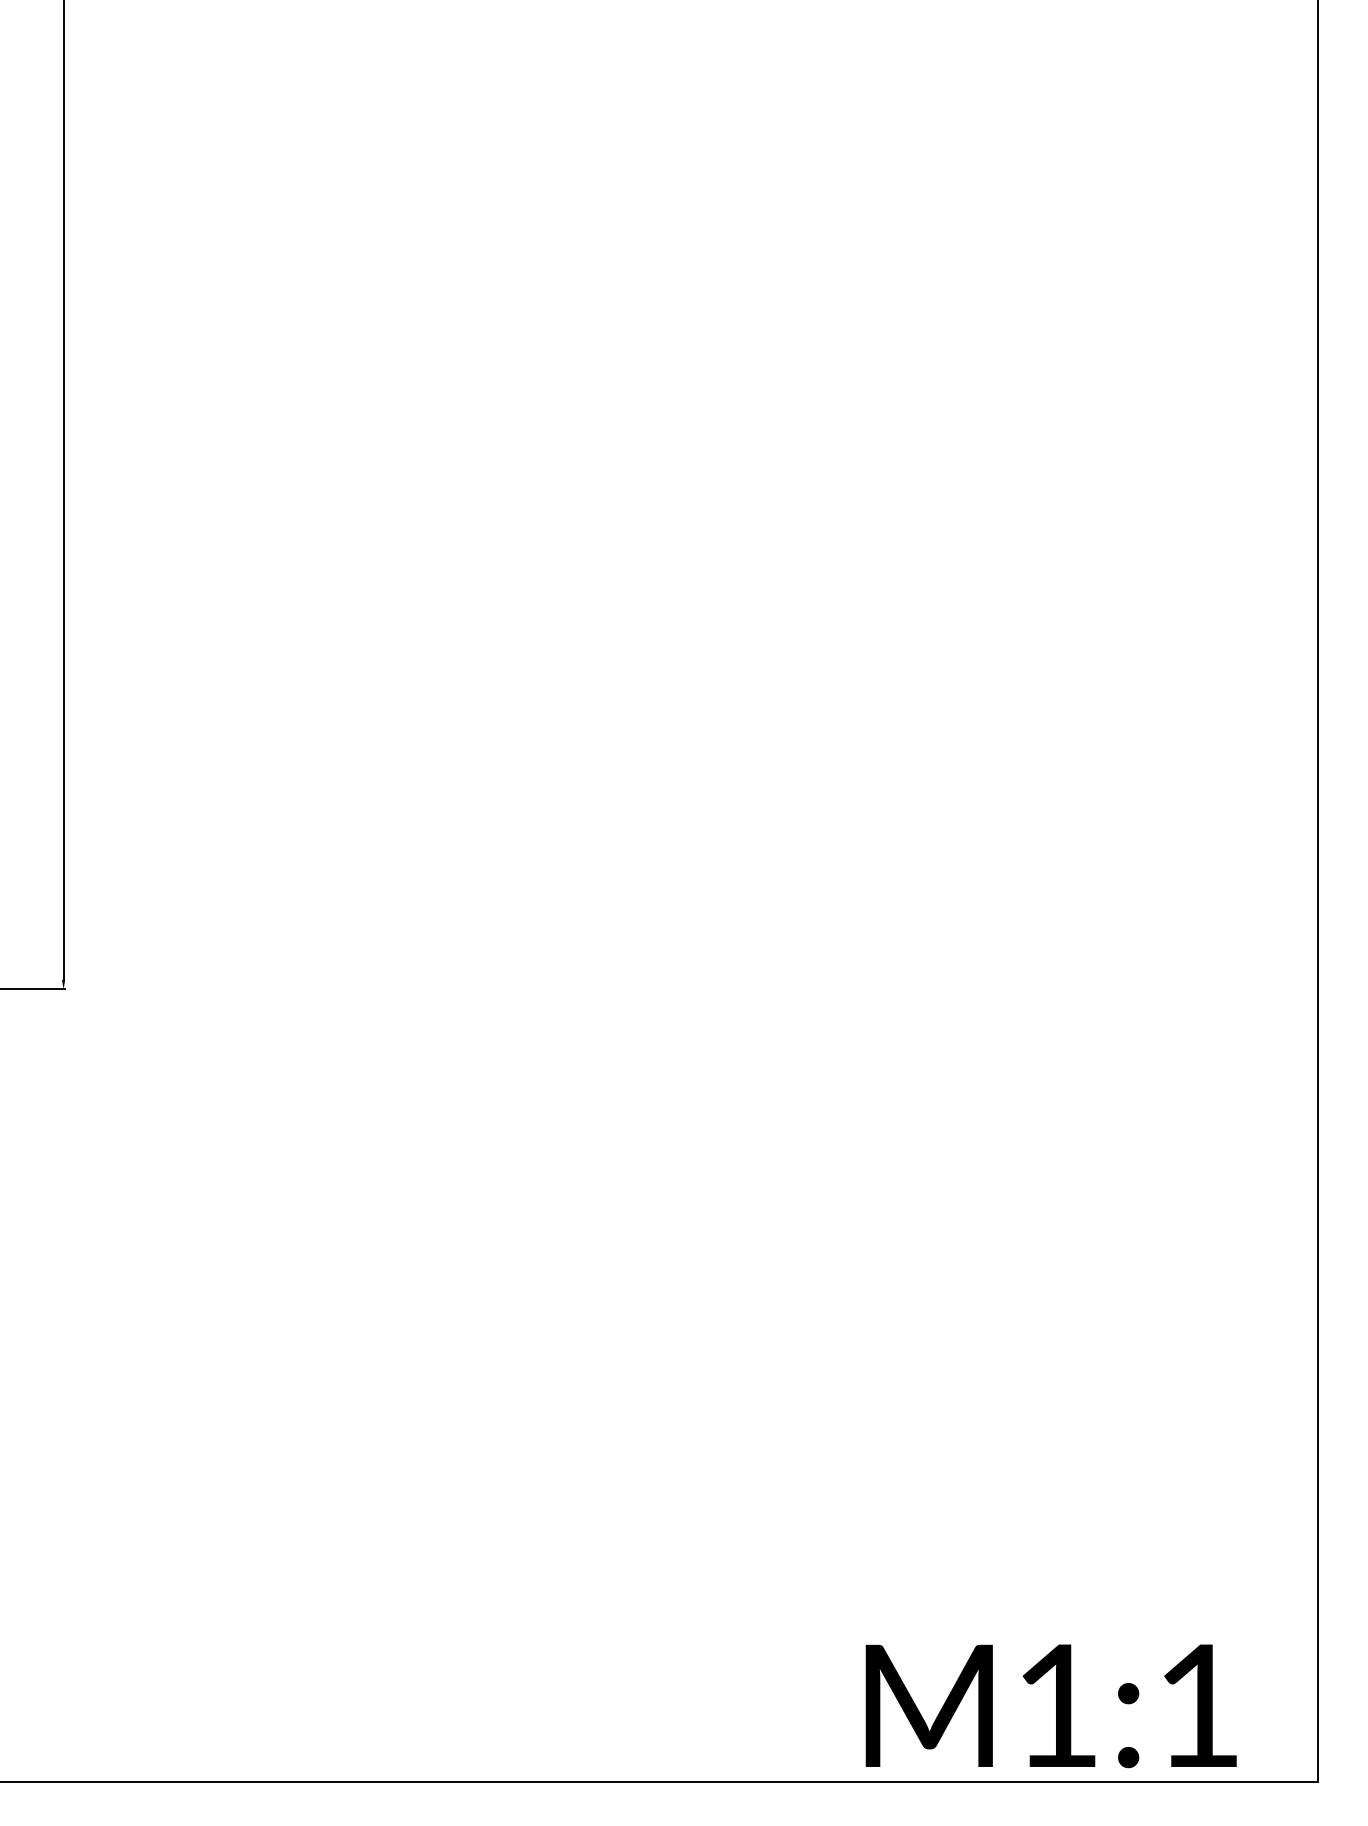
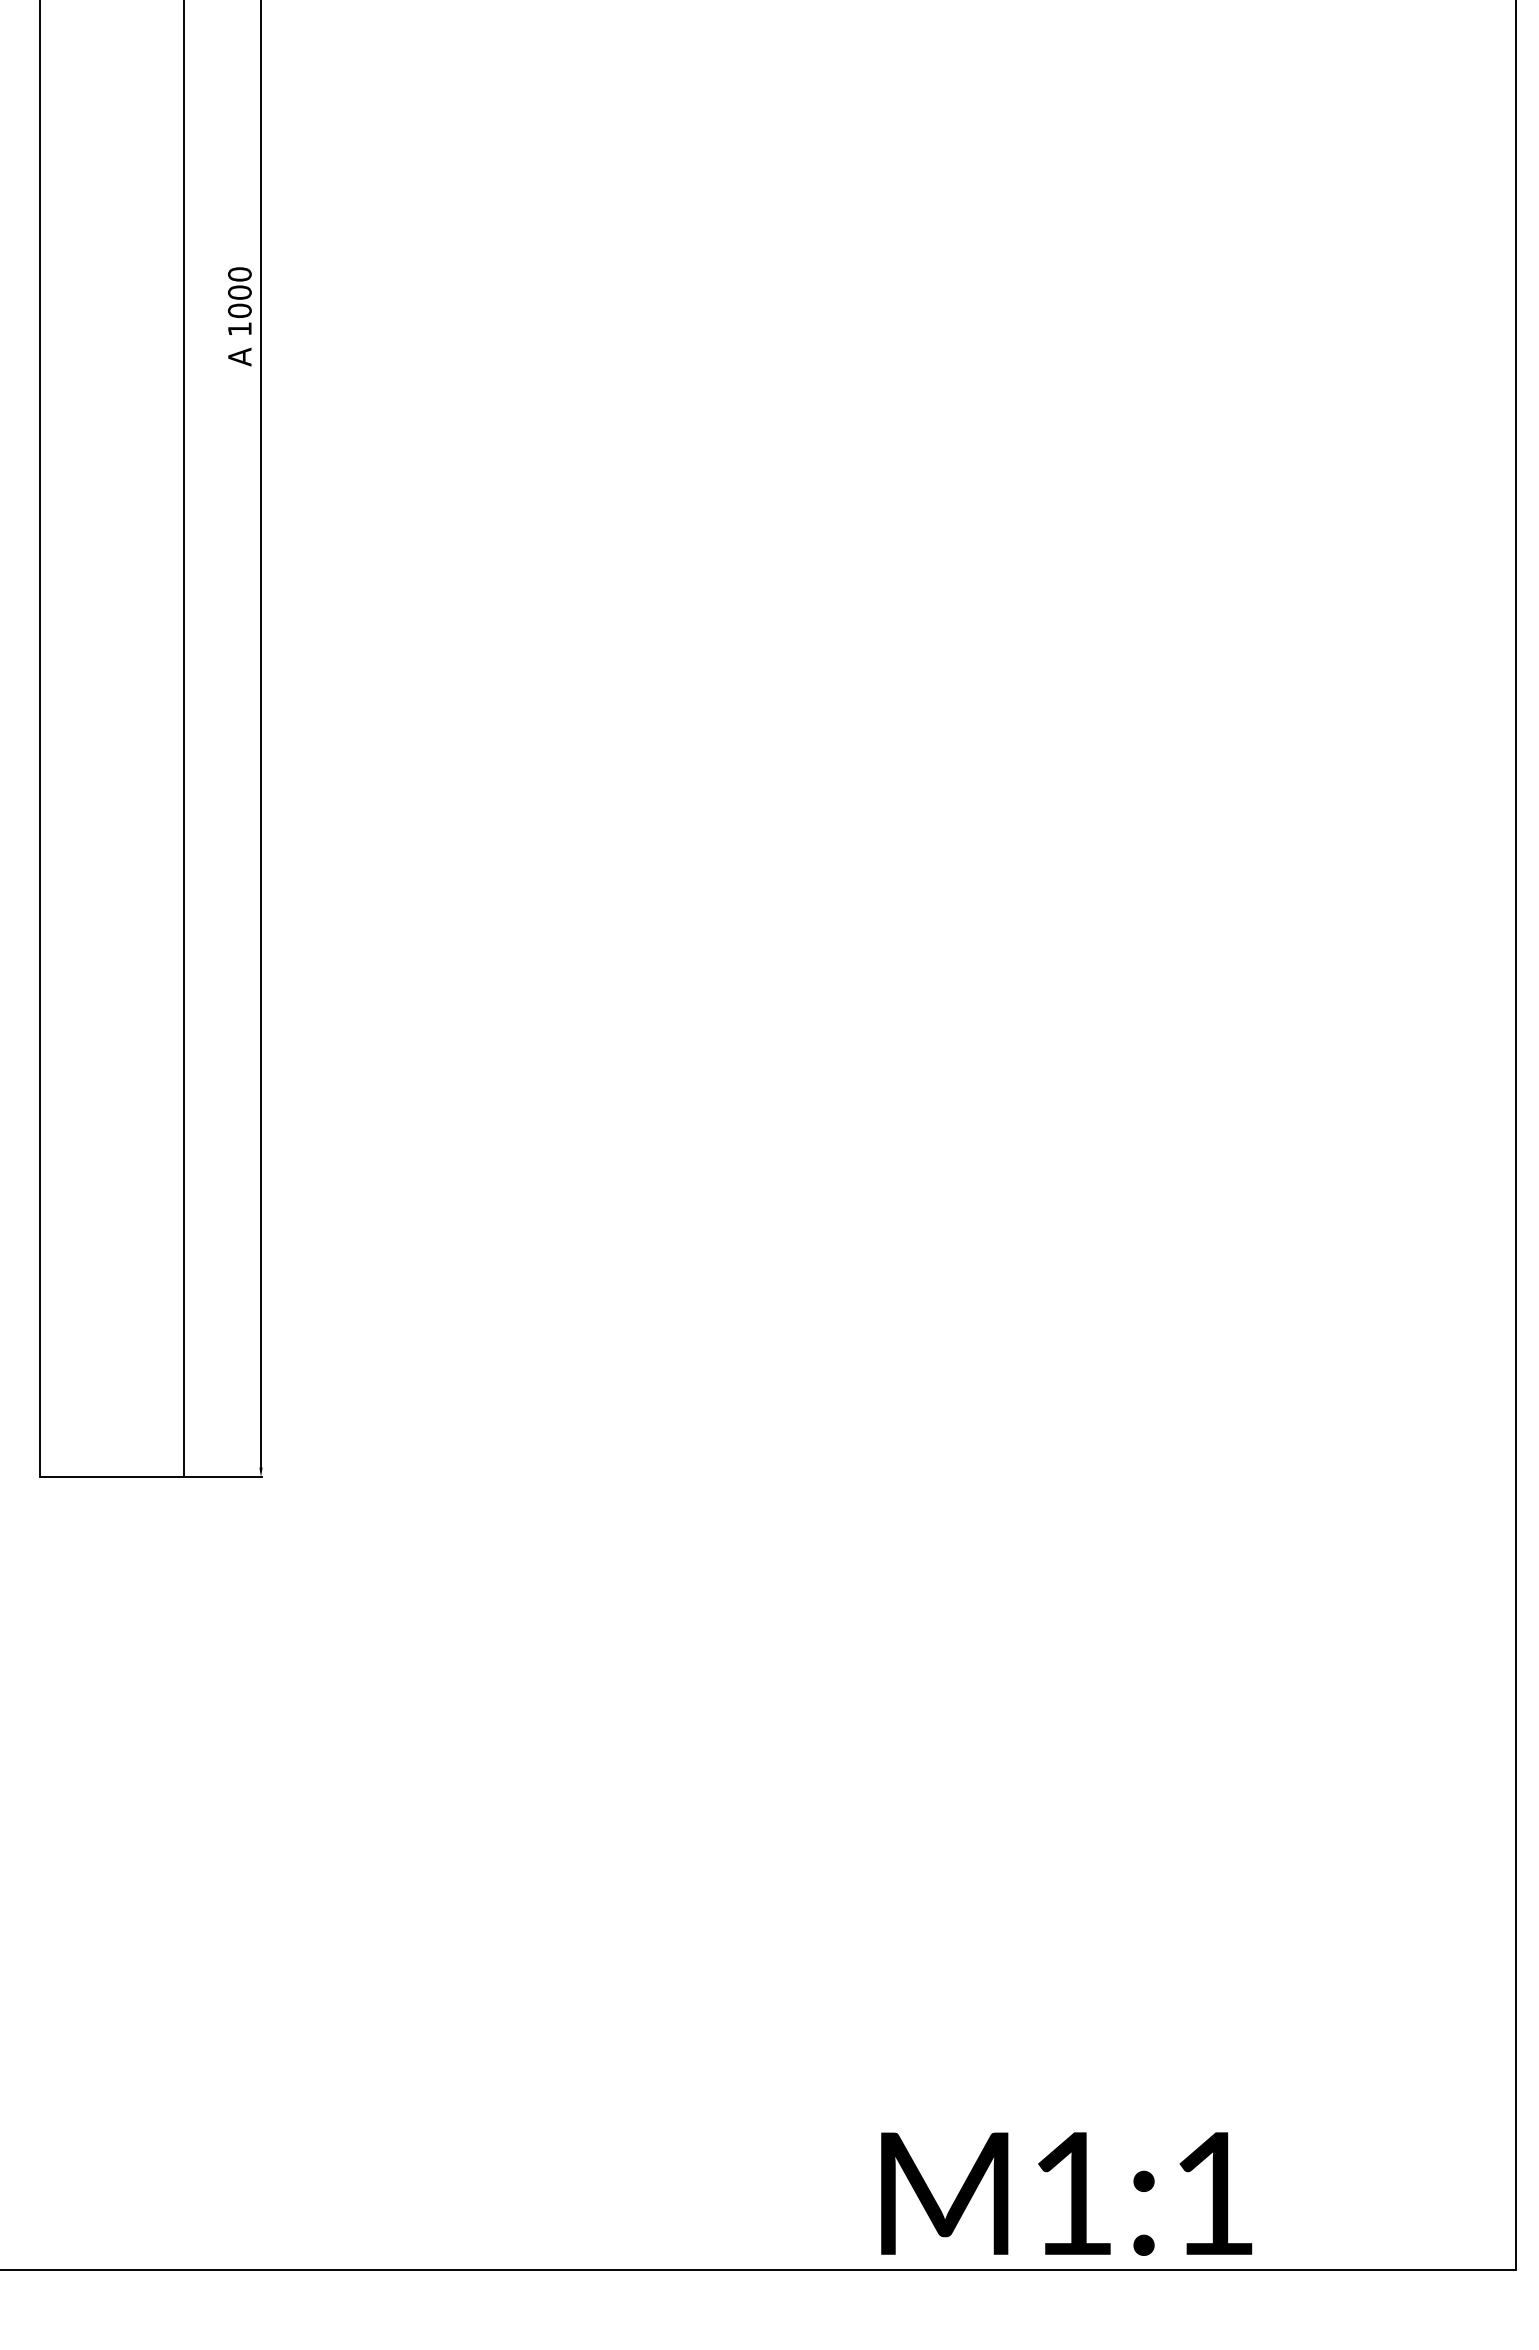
text: (1051, 1705) -> (1066, 2193), moved

